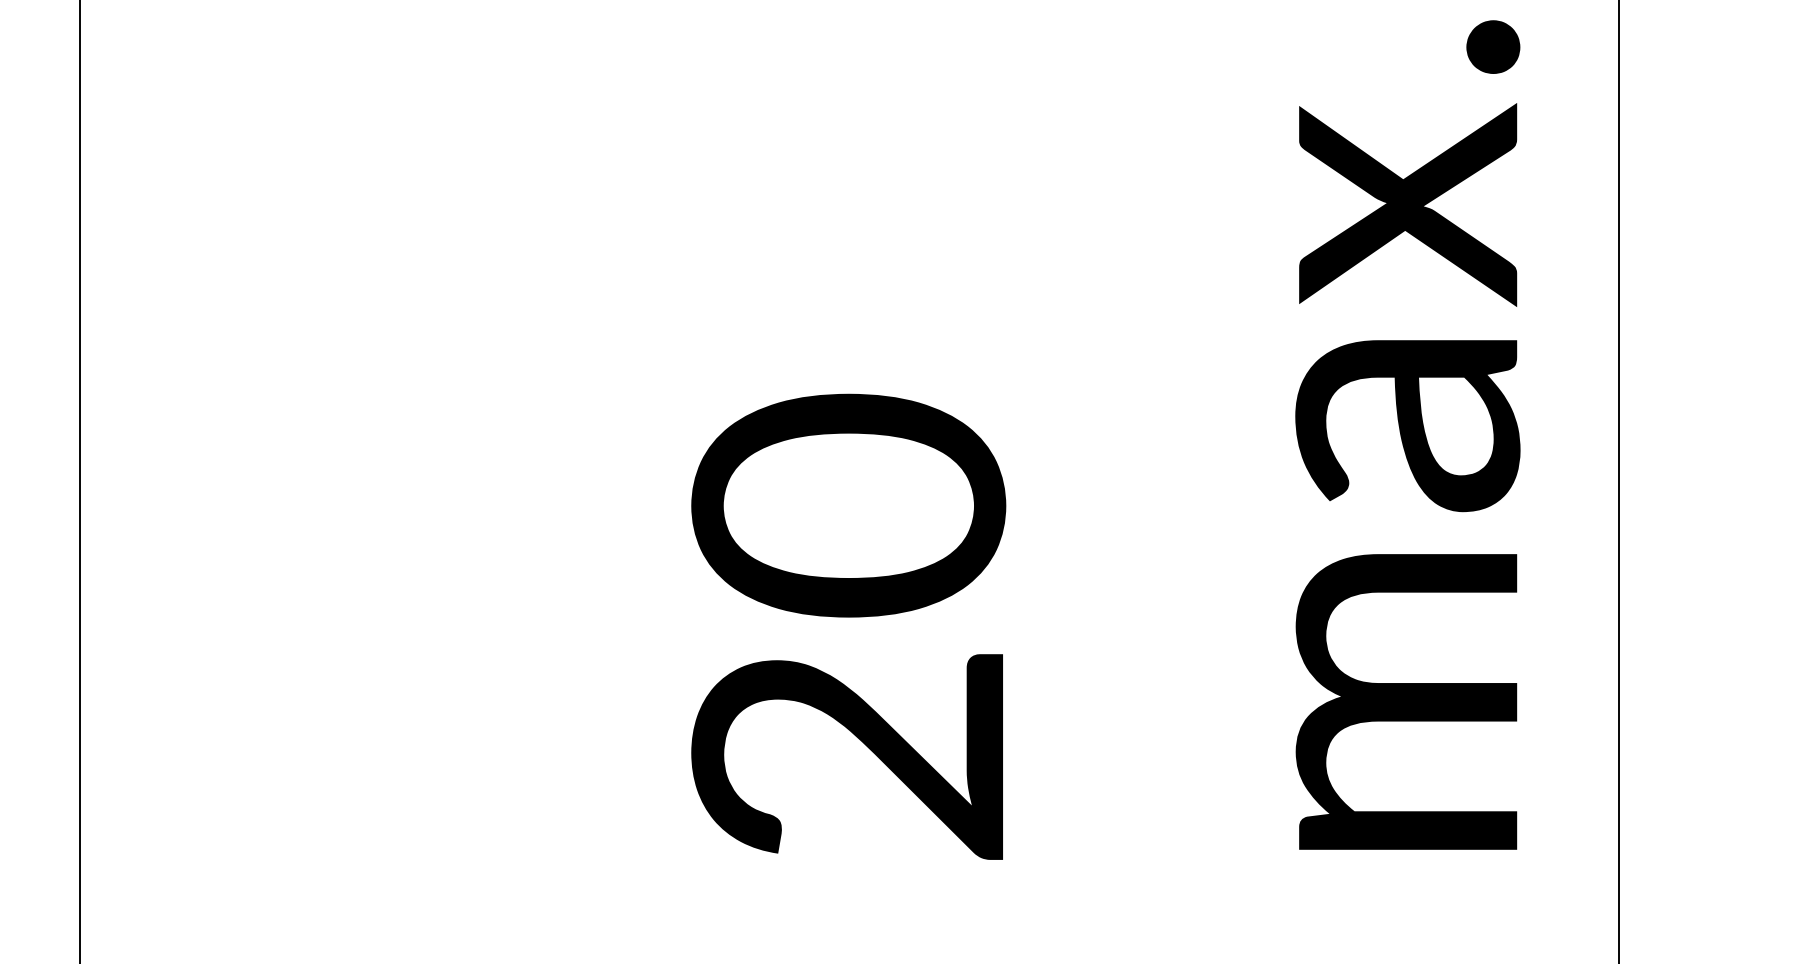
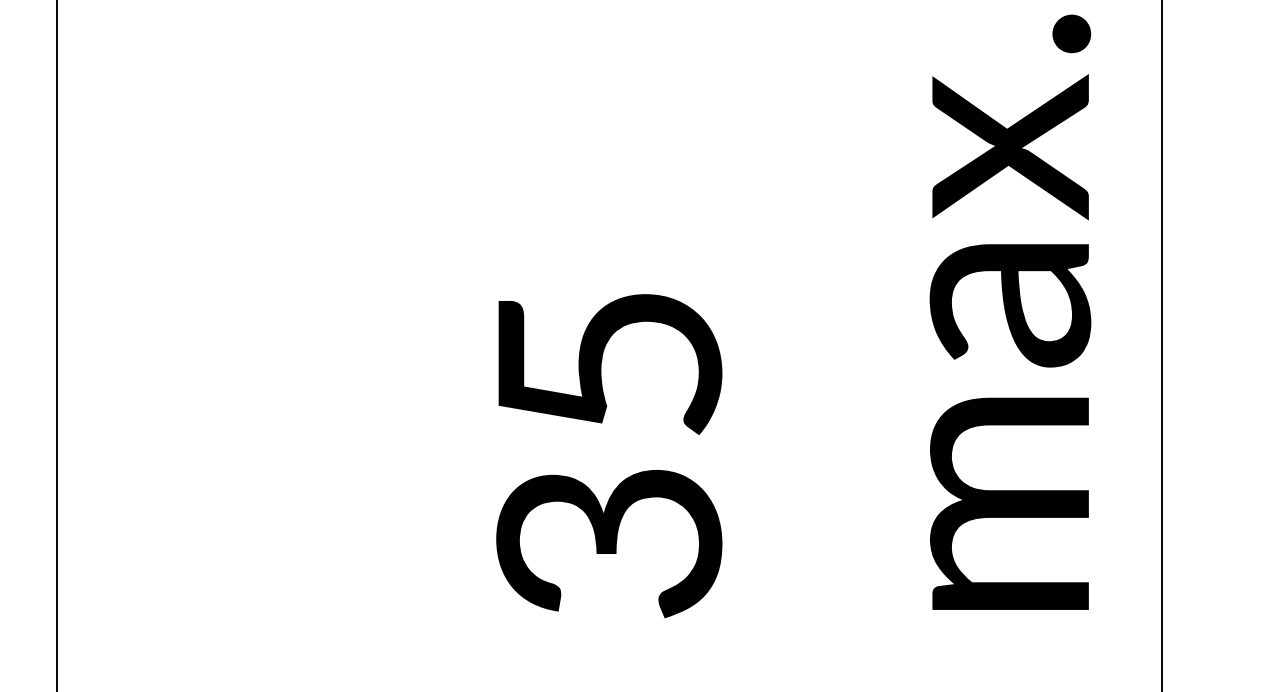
text: (848, 627) -> (609, 450), 20 -> 35

